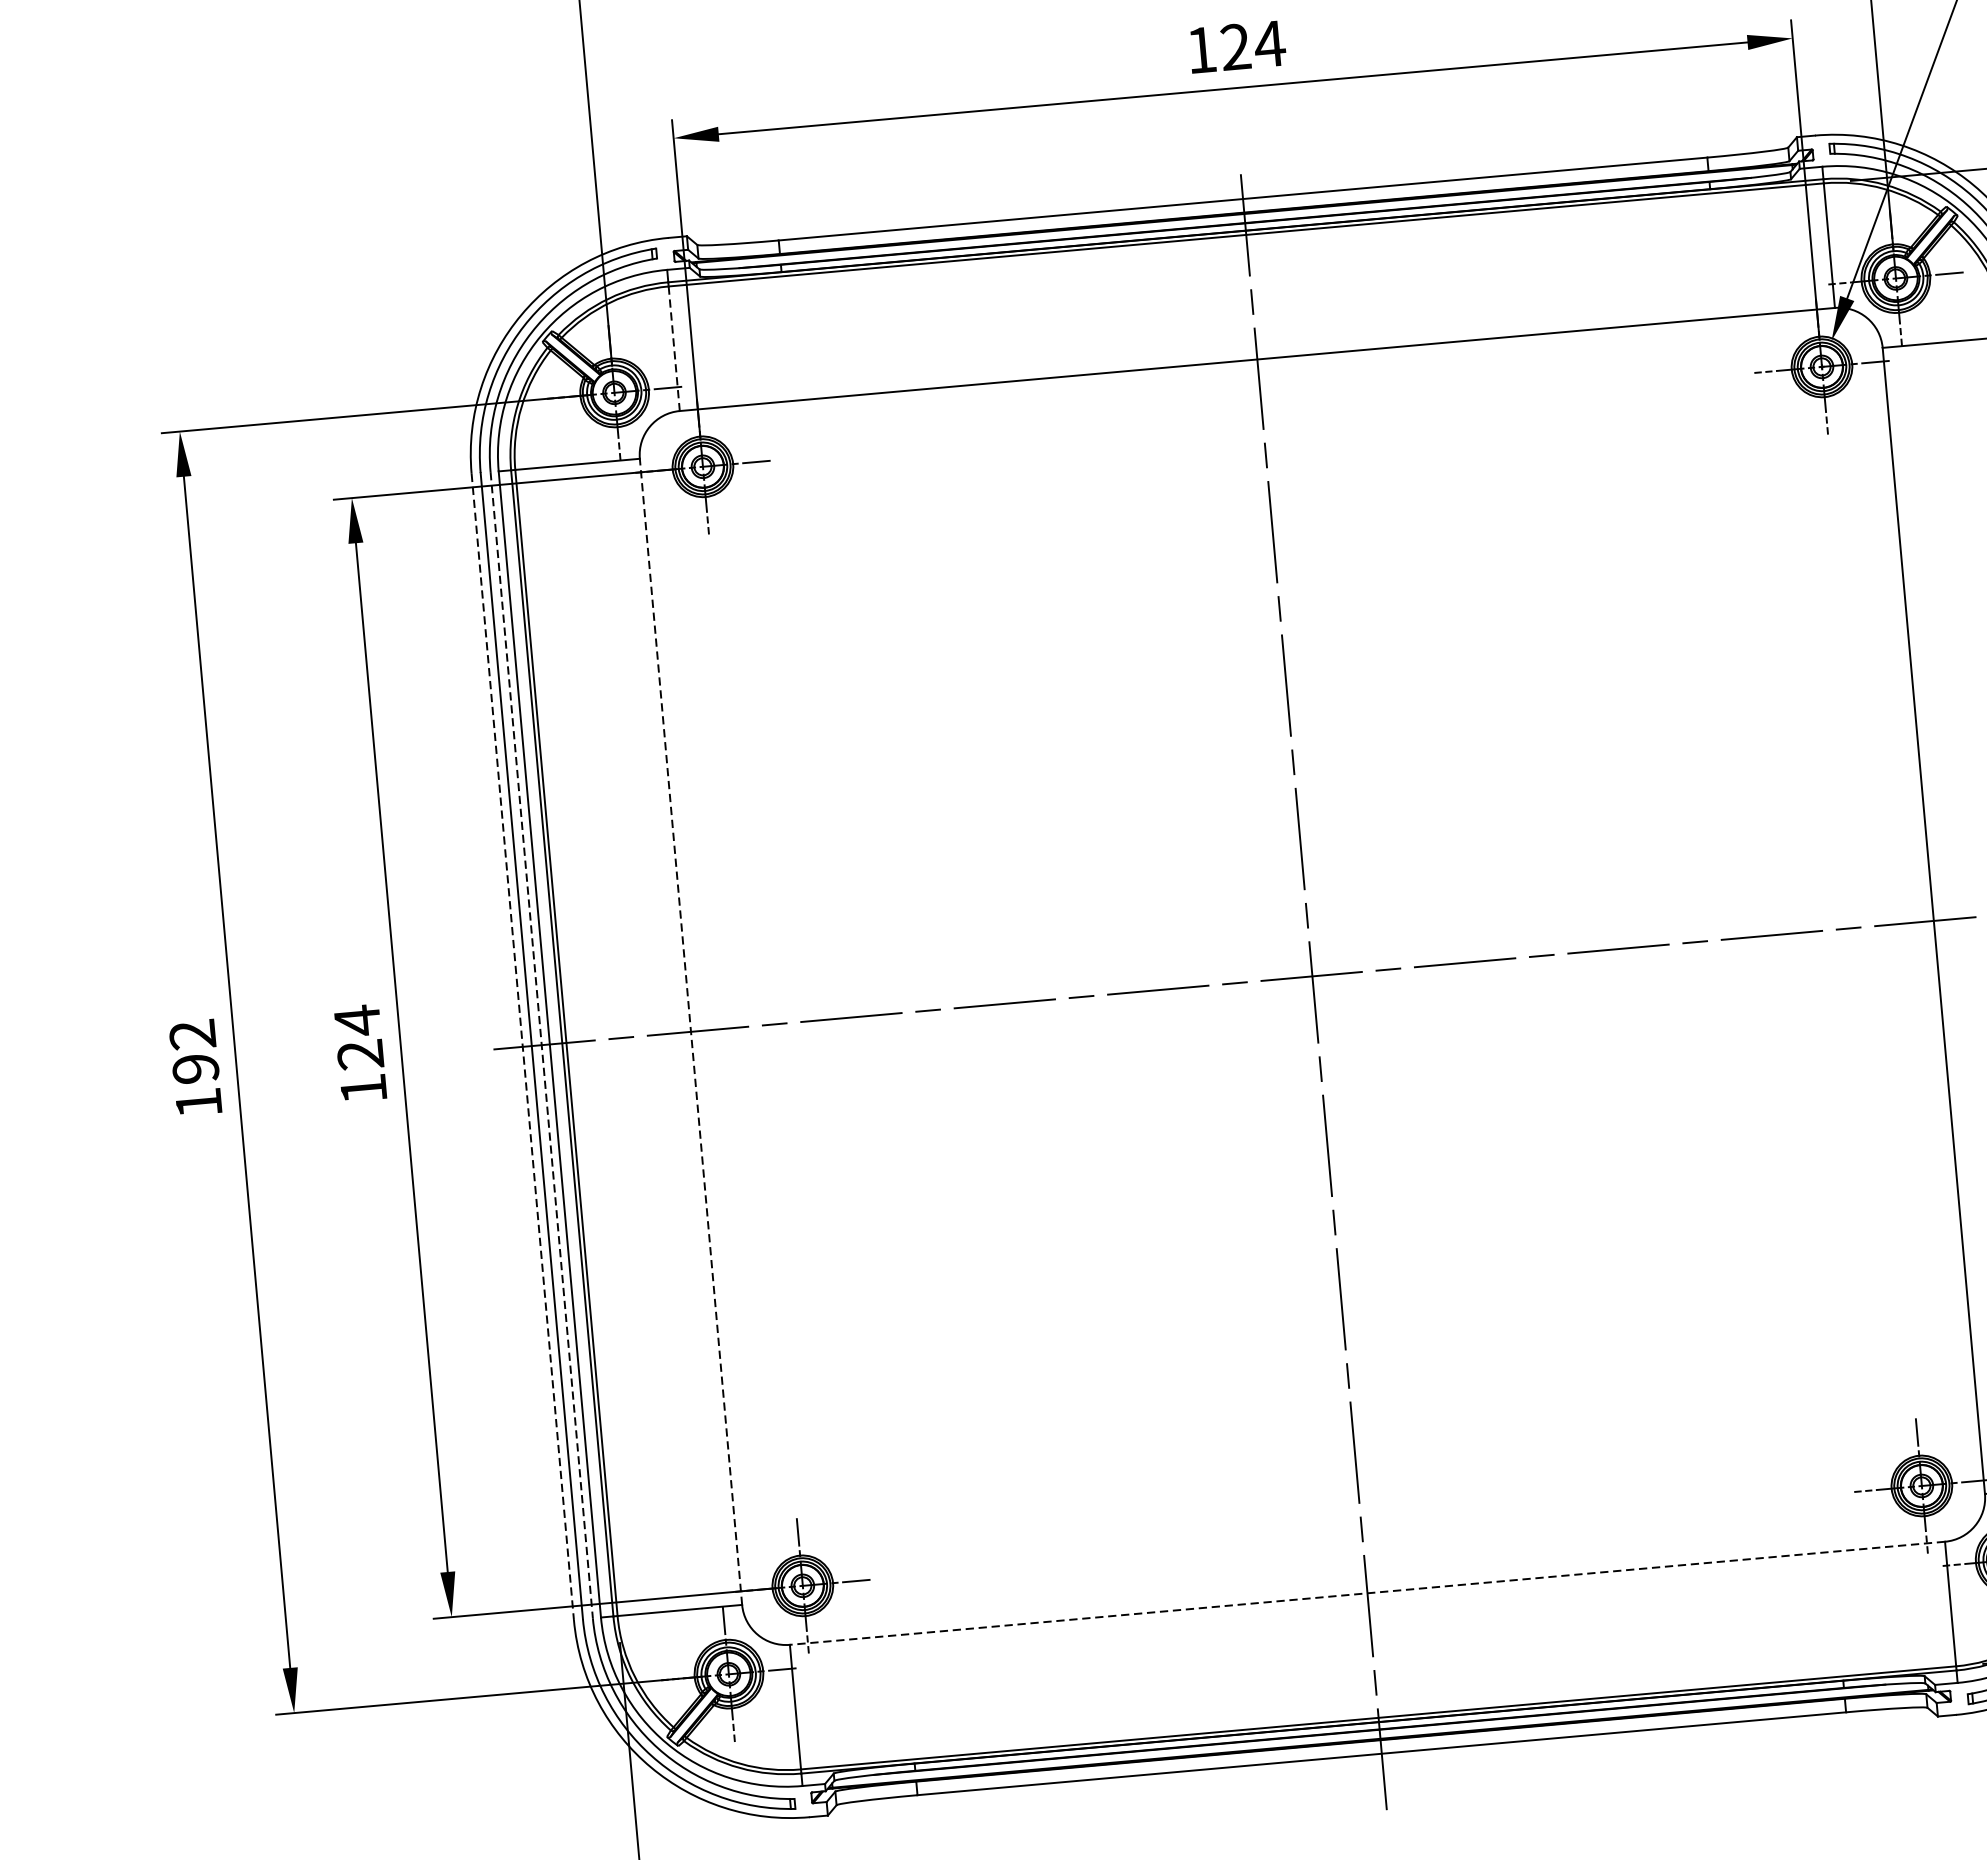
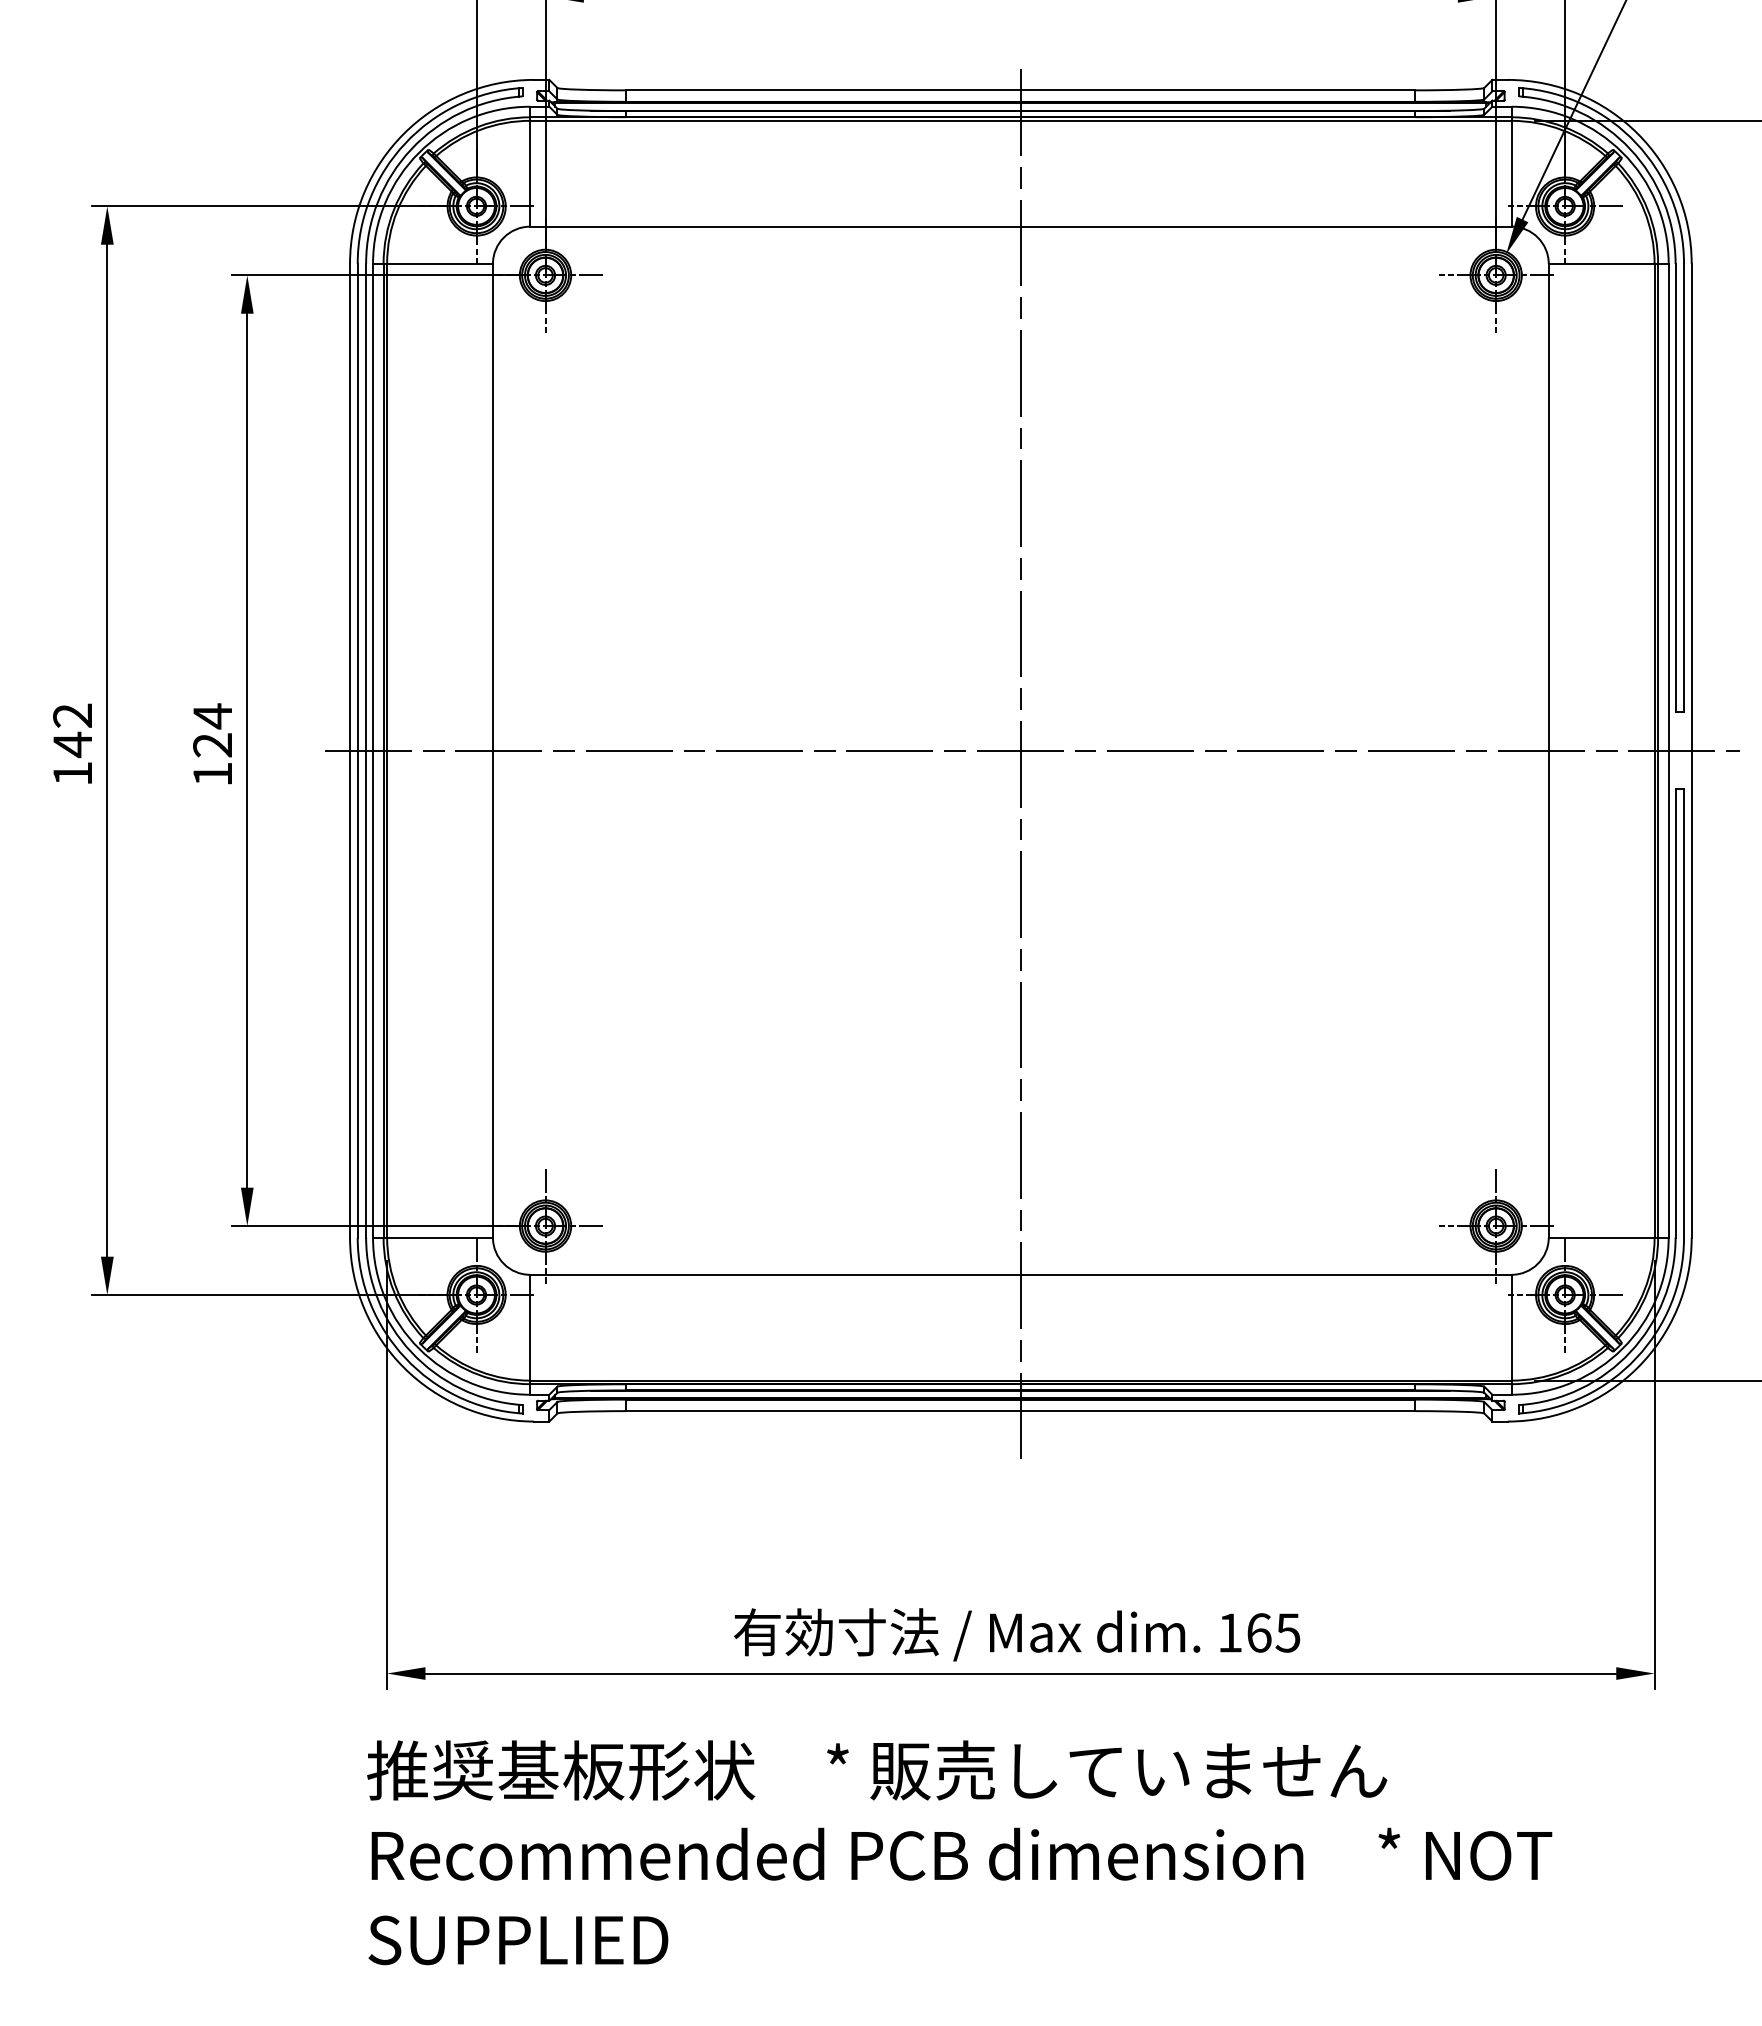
line: (674, 348) -> (530, 173), dashed -> solid
line: (690, 1031) -> (492, 750), dashed -> solid
line: (542, 1044) -> (366, 750), dashed -> solid
line: (523, 1046) -> (350, 750), dashed -> solid
text: (195, 1068) -> (72, 744), 192 -> 142
line: (1367, 1592) -> (1020, 1274), dashed -> solid

